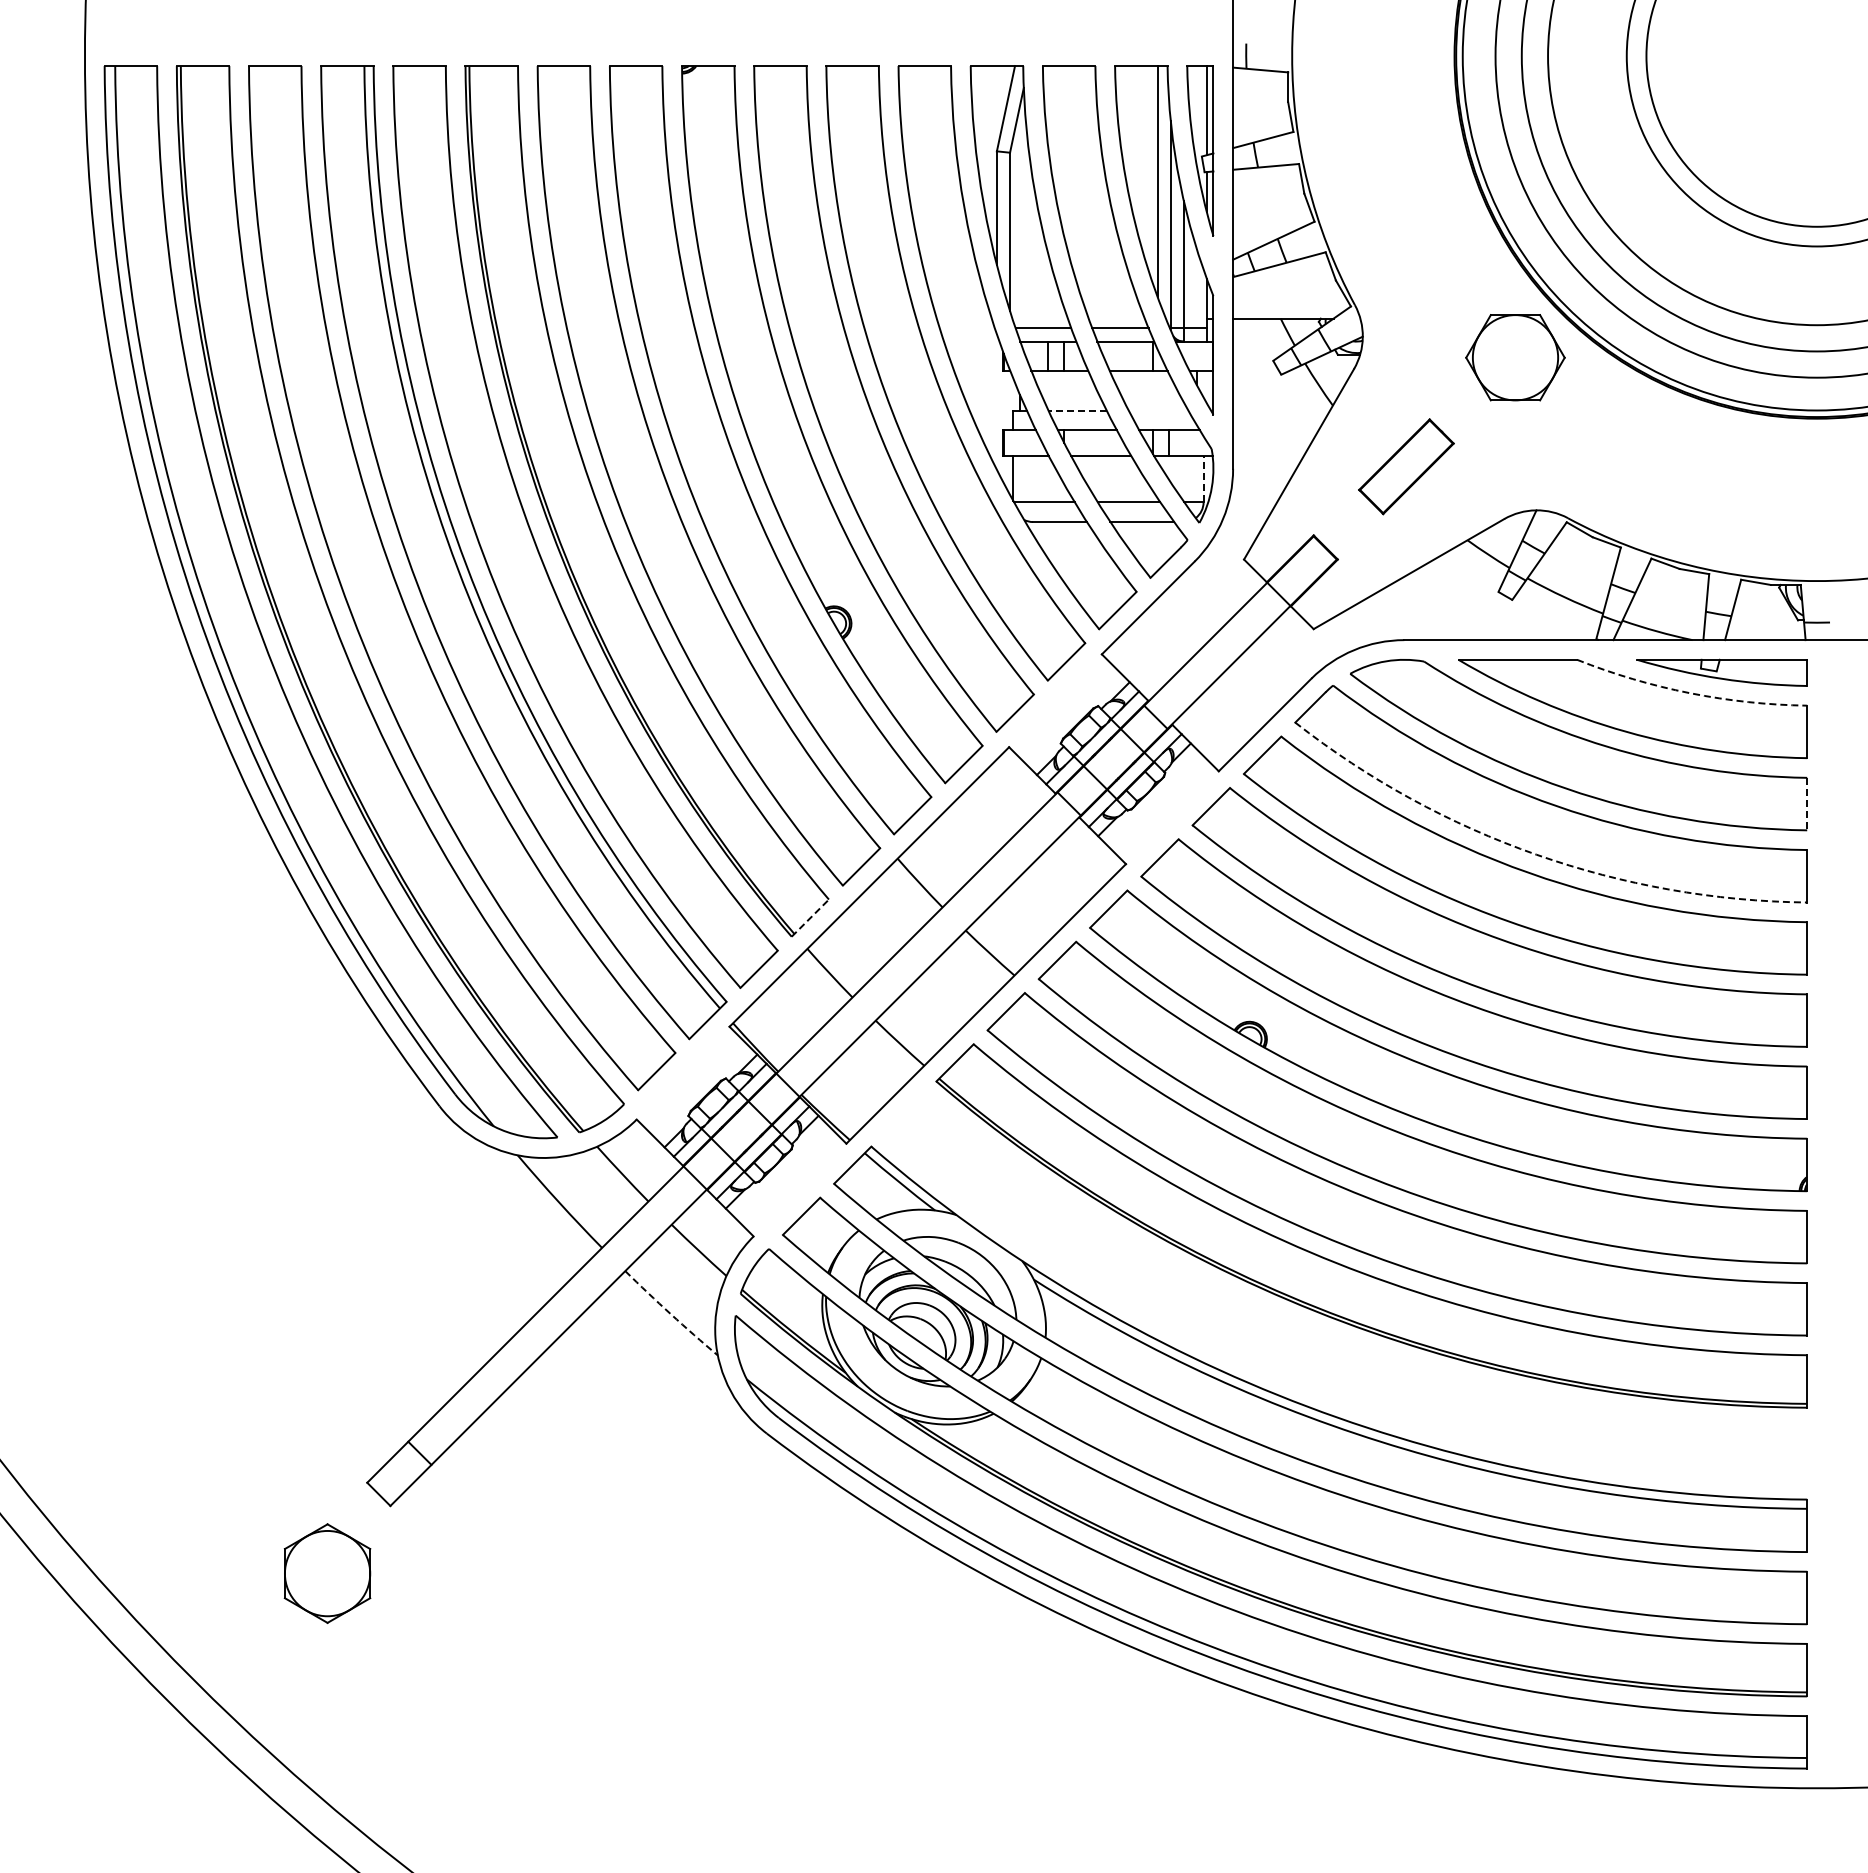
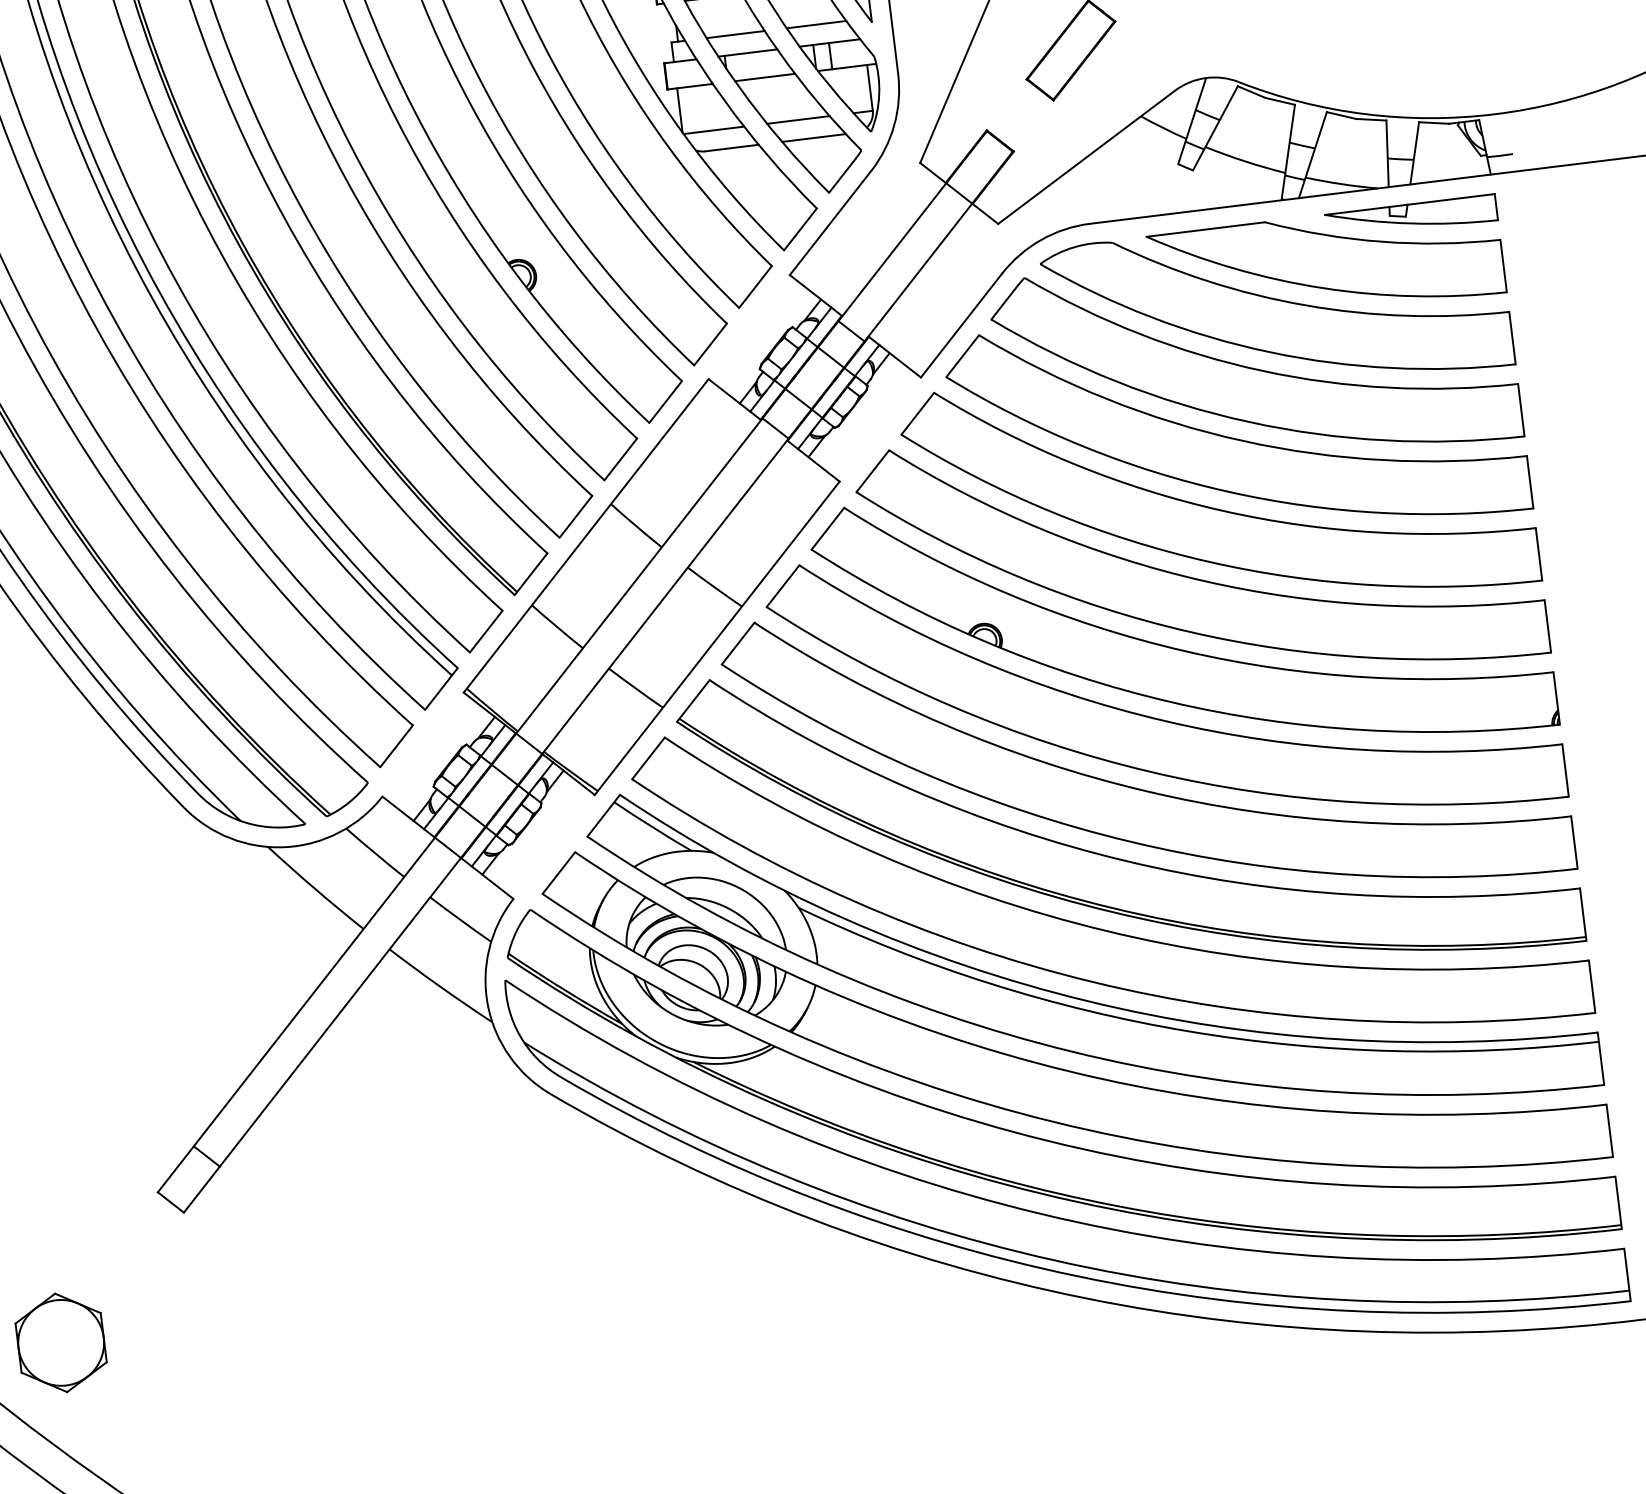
line: (1077, 410) -> (735, 34), dashed -> solid
line: (1158, 410) -> (816, 24), added
line: (1203, 479) -> (869, 88), dashed -> solid
arc: (1690, 693) -> (1382, 242), dashed -> solid
line: (1807, 804) -> (1512, 338), dashed -> solid
arc: (1536, 854) -> (1248, 421), dashed -> solid
line: (810, 917) -> (531, 573), dashed -> solid
arc: (670, 1314) -> (440, 987), dashed -> solid
part: (1329, 1336) -> (1100, 928), added
part: (327, 1573) -> (61, 1342), moved

